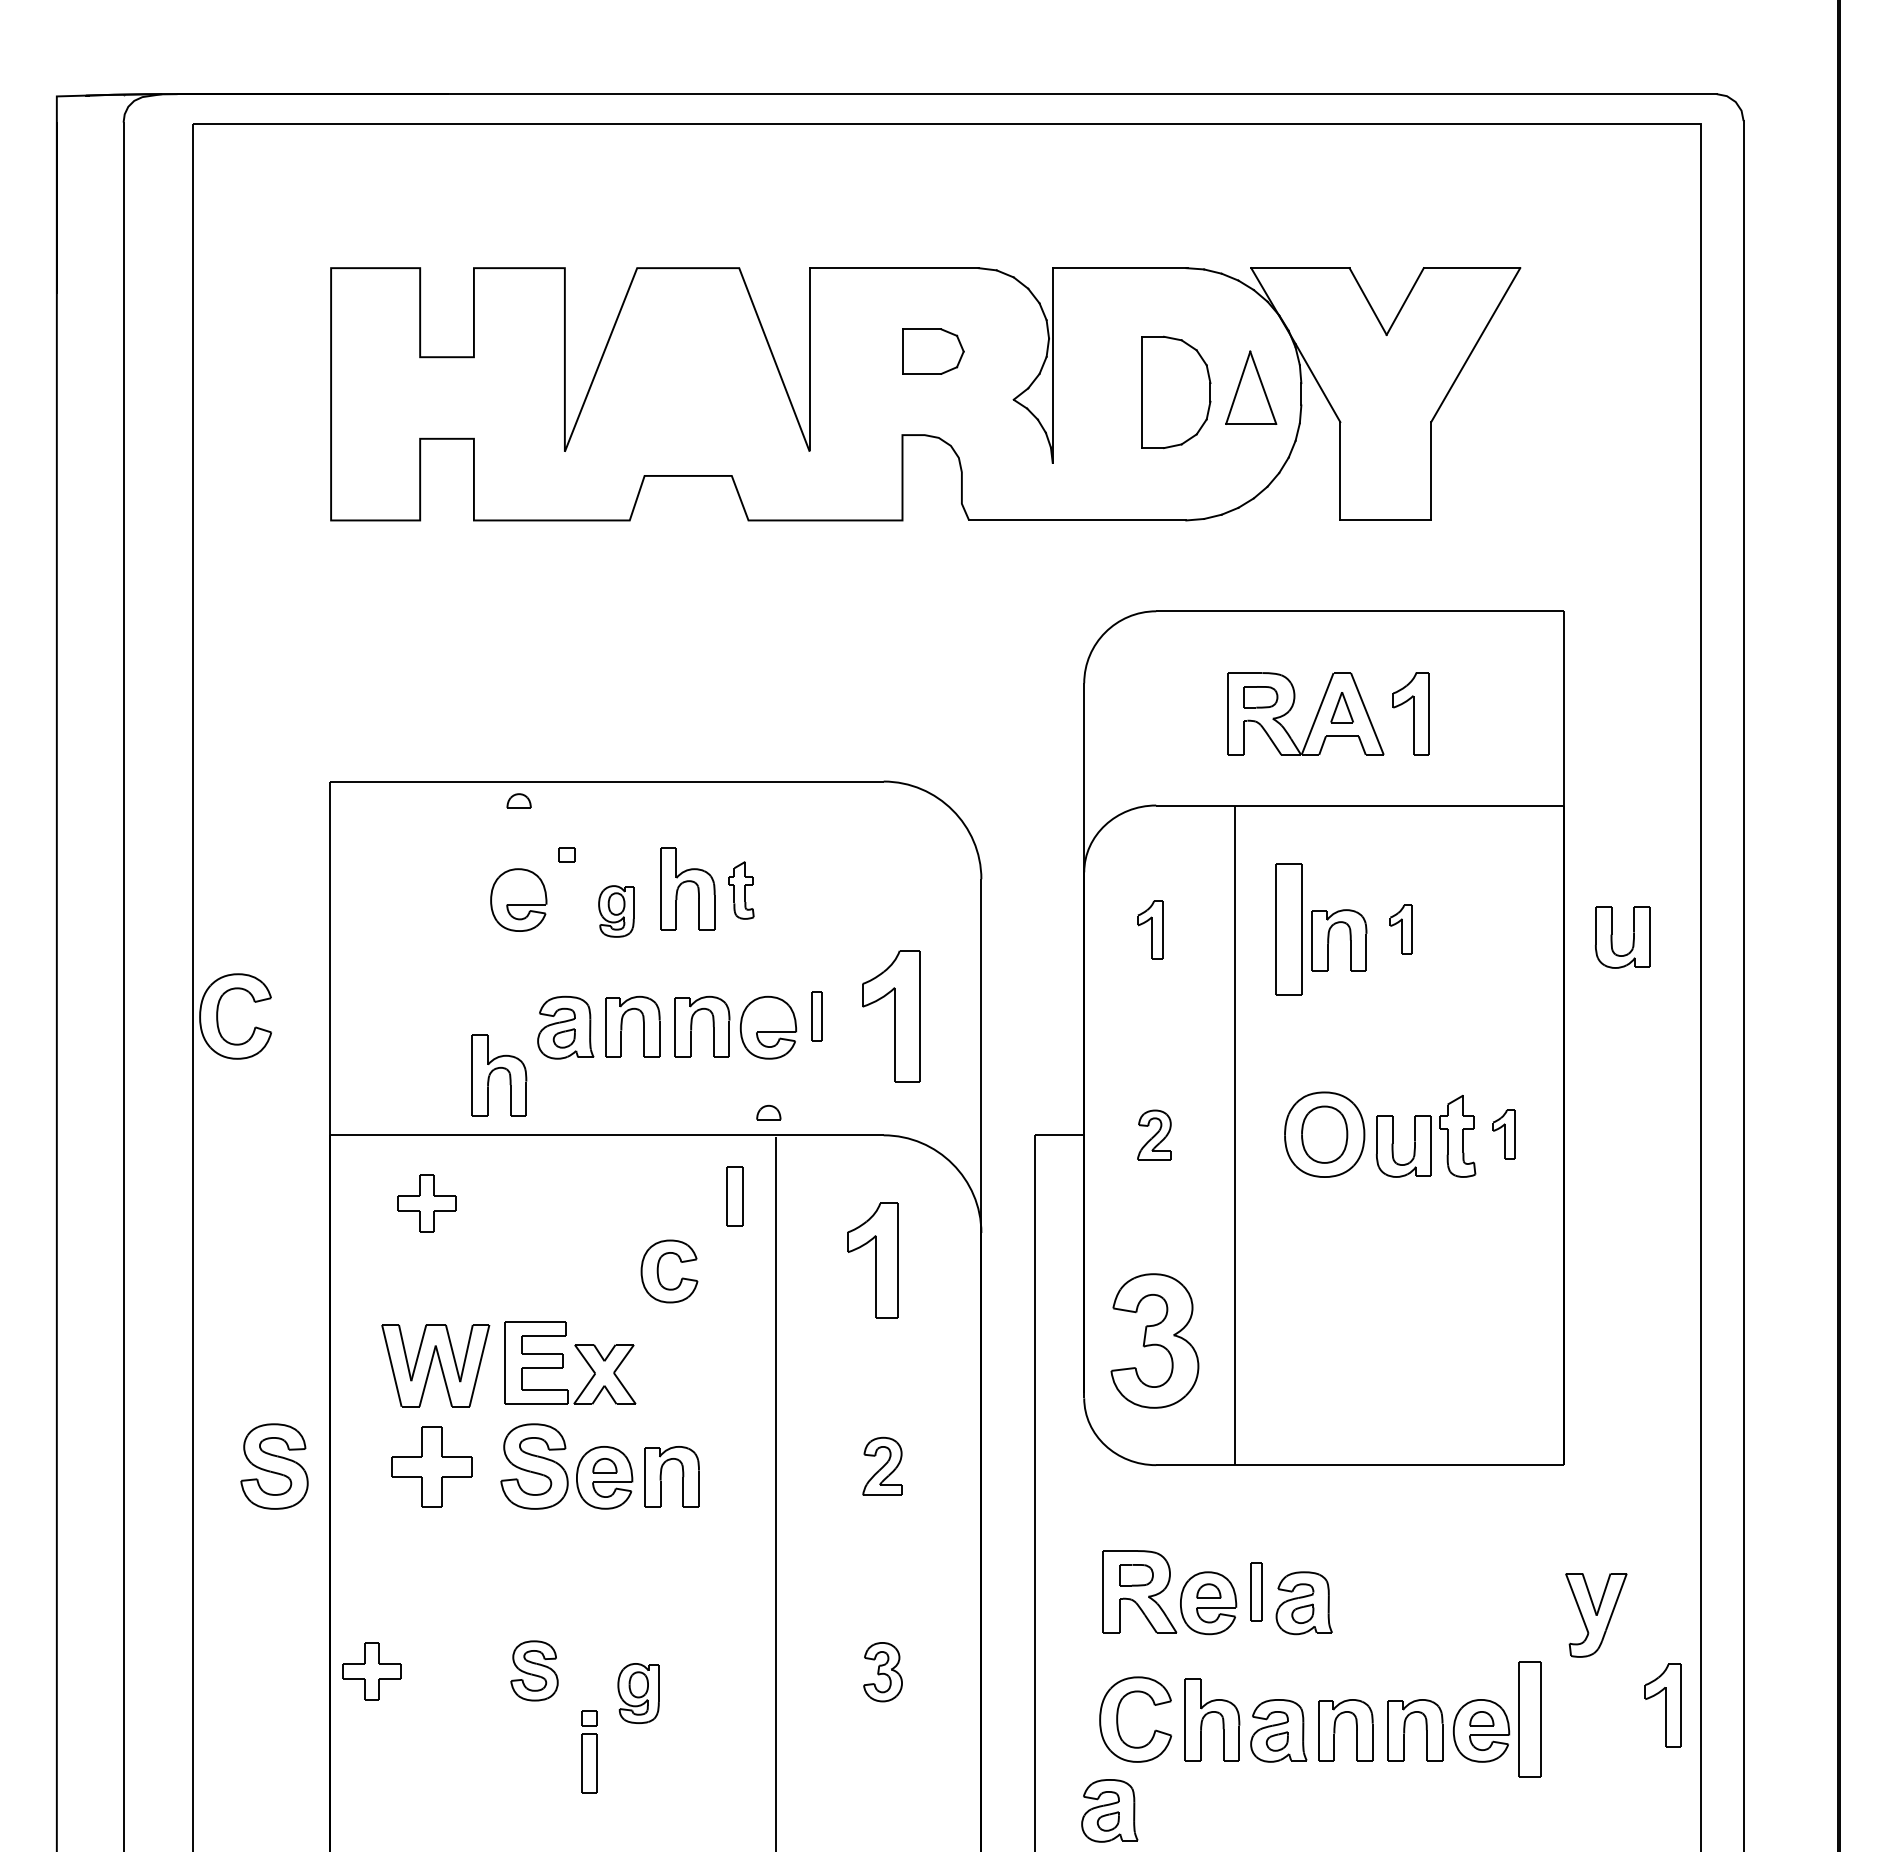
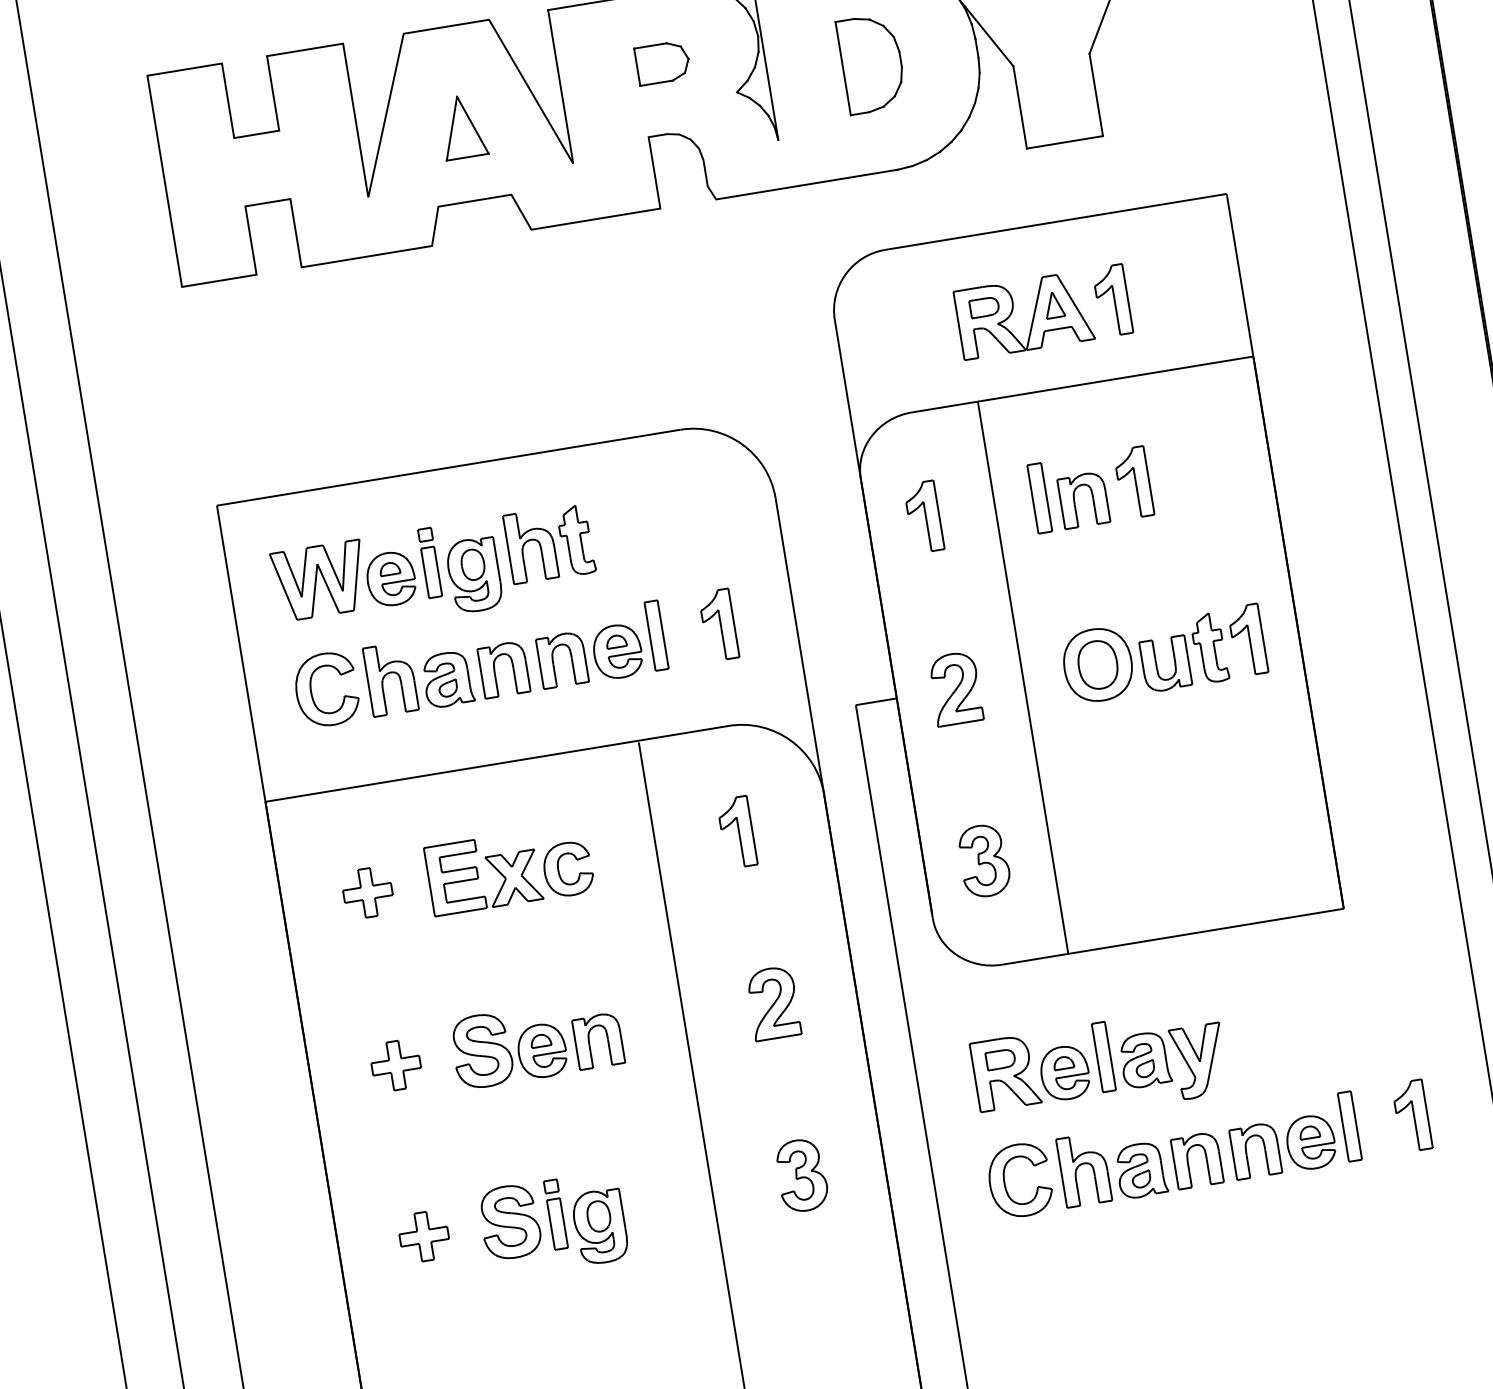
part: (1251, 387) -> (463, 126), moved
part: (518, 800) -> (389, 568), moved
part: (741, 890) -> (576, 540), size x1.43
part: (616, 911) -> (474, 575), size x1.67
part: (1150, 929) -> (924, 517), size x1.43
part: (1288, 929) -> (1039, 498), size x0.62
part: (1400, 929) -> (1133, 482), size x1.67
part: (1612, 937) -> (1311, 460), removed
part: (890, 1015) -> (718, 624), size x0.62
part: (816, 1016) -> (656, 635), size x1.67
part: (218, 1017) -> (312, 692), moved
part: (497, 1069) -> (388, 674), moved
part: (768, 1112) -> (616, 641), moved
part: (1154, 1134) -> (955, 688), size x1.67
part: (1503, 1134) -> (1247, 640), size x1.67
part: (734, 1196) -> (431, 572), moved
part: (426, 1203) -> (367, 892), moved
part: (872, 1260) -> (736, 832), size x0.71
part: (1154, 1340) -> (983, 860), size x0.62
part: (563, 1362) -> (477, 873), moved
part: (435, 1365) -> (319, 580), moved
part: (274, 1466) -> (264, 1086), removed
part: (882, 1466) -> (773, 1003), size x1.43
part: (431, 1467) -> (395, 1065), size x0.71
part: (1256, 1591) -> (1103, 1056), size x1.43
part: (1596, 1615) -> (1199, 1061), moved
part: (534, 1670) -> (509, 1221), size x1.43
part: (371, 1671) -> (423, 1236), moved
part: (882, 1671) -> (801, 1174), size x1.43
part: (638, 1693) -> (600, 1226), size x1.43
part: (1662, 1705) -> (1411, 1116), moved
part: (1529, 1719) -> (1349, 1126), size x0.71
part: (589, 1751) -> (556, 1214), moved
part: (1109, 1810) -> (1010, 1260), removed

